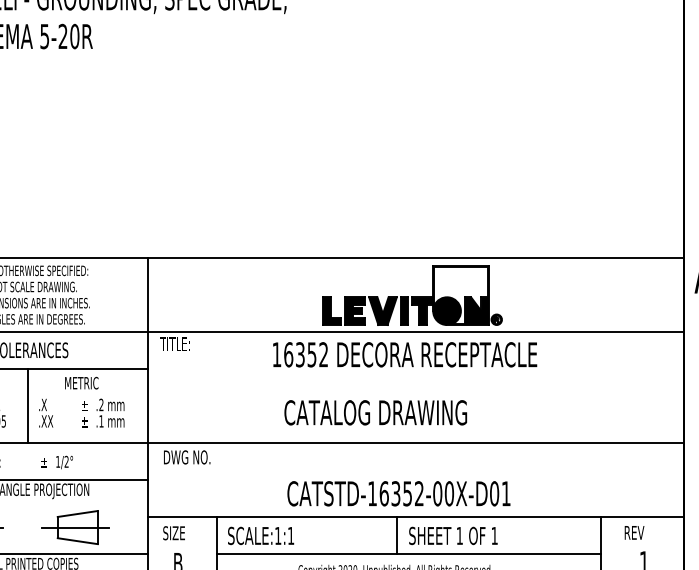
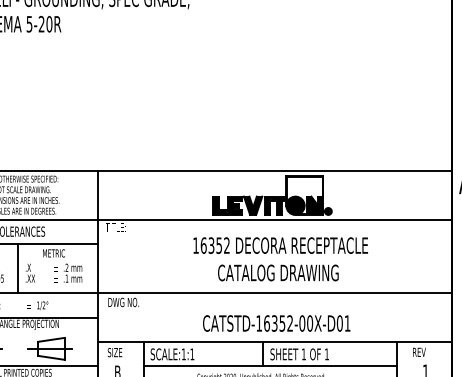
text: (404, 354) -> (280, 245), moved
text: (375, 412) -> (278, 272), moved
text: (398, 493) -> (276, 323), moved

